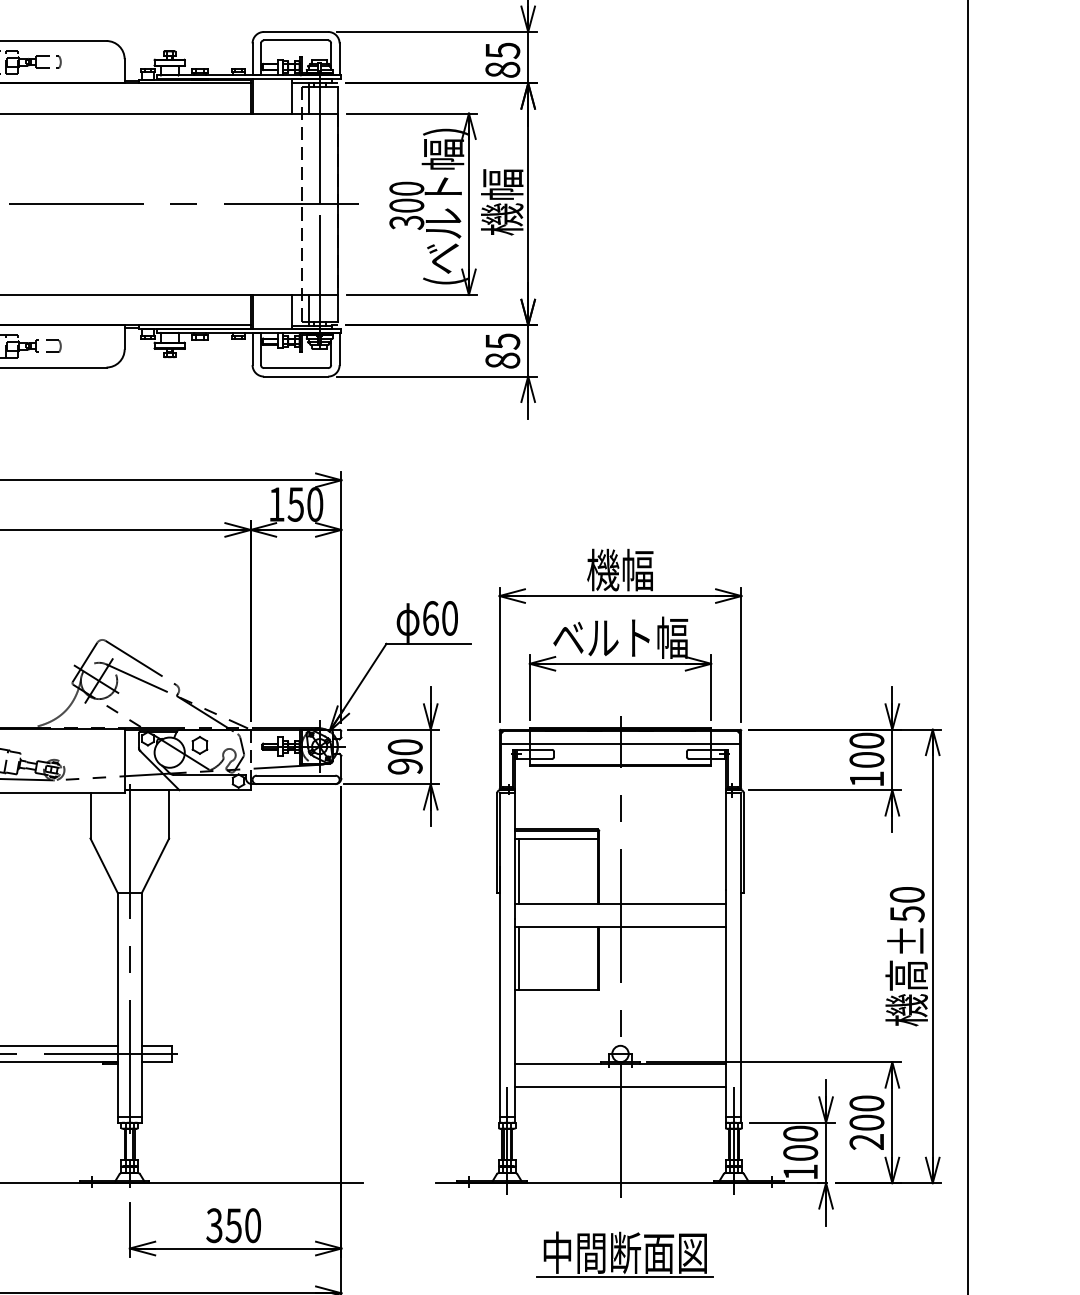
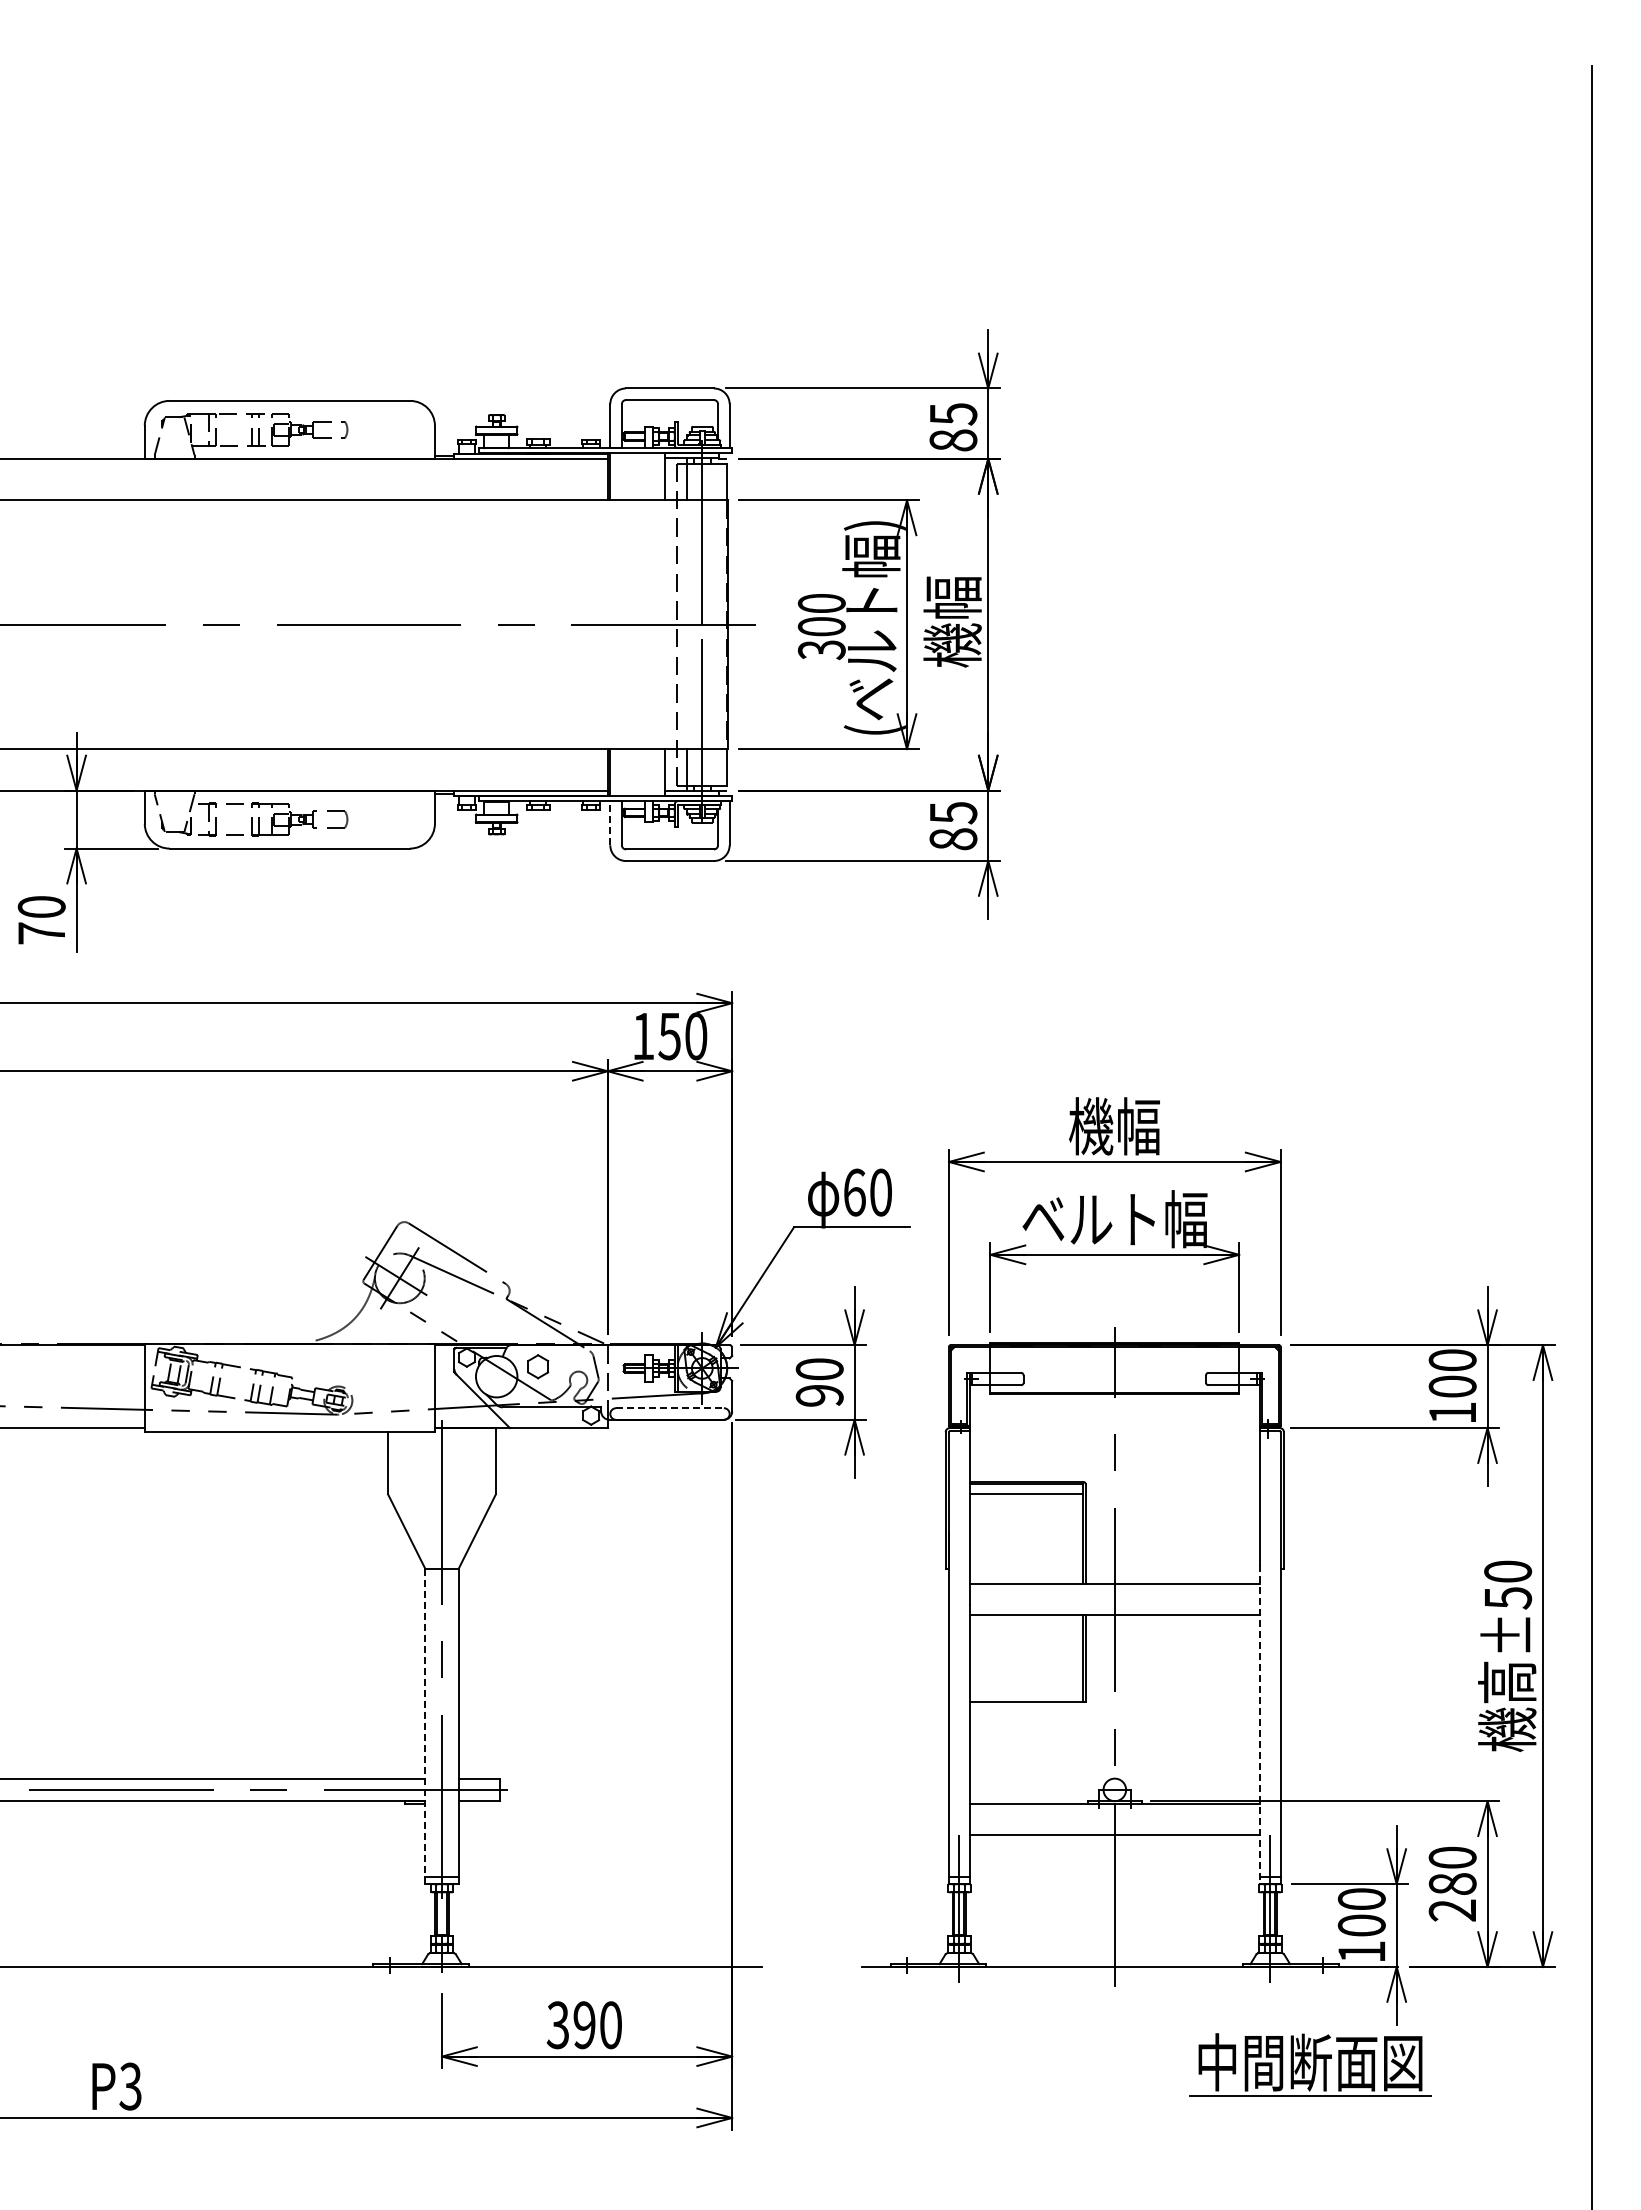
line: (252, 349) -> (610, 823), solid -> dashed
line: (620, 744) -> (1114, 1365), removed
line: (295, 775) -> (669, 1408), solid -> dashed
line: (518, 870) -> (975, 1538), removed
line: (518, 958) -> (975, 1658), removed
line: (117, 1007) -> (425, 1726), solid -> dashed
line: (726, 1007) -> (1259, 1725), solid -> dashed
text: (866, 1122) -> (1452, 1883), 200 -> 280
text: (233, 1225) -> (584, 2025), 350 -> 390
part: (625, 1254) -> (1310, 2064), moved

